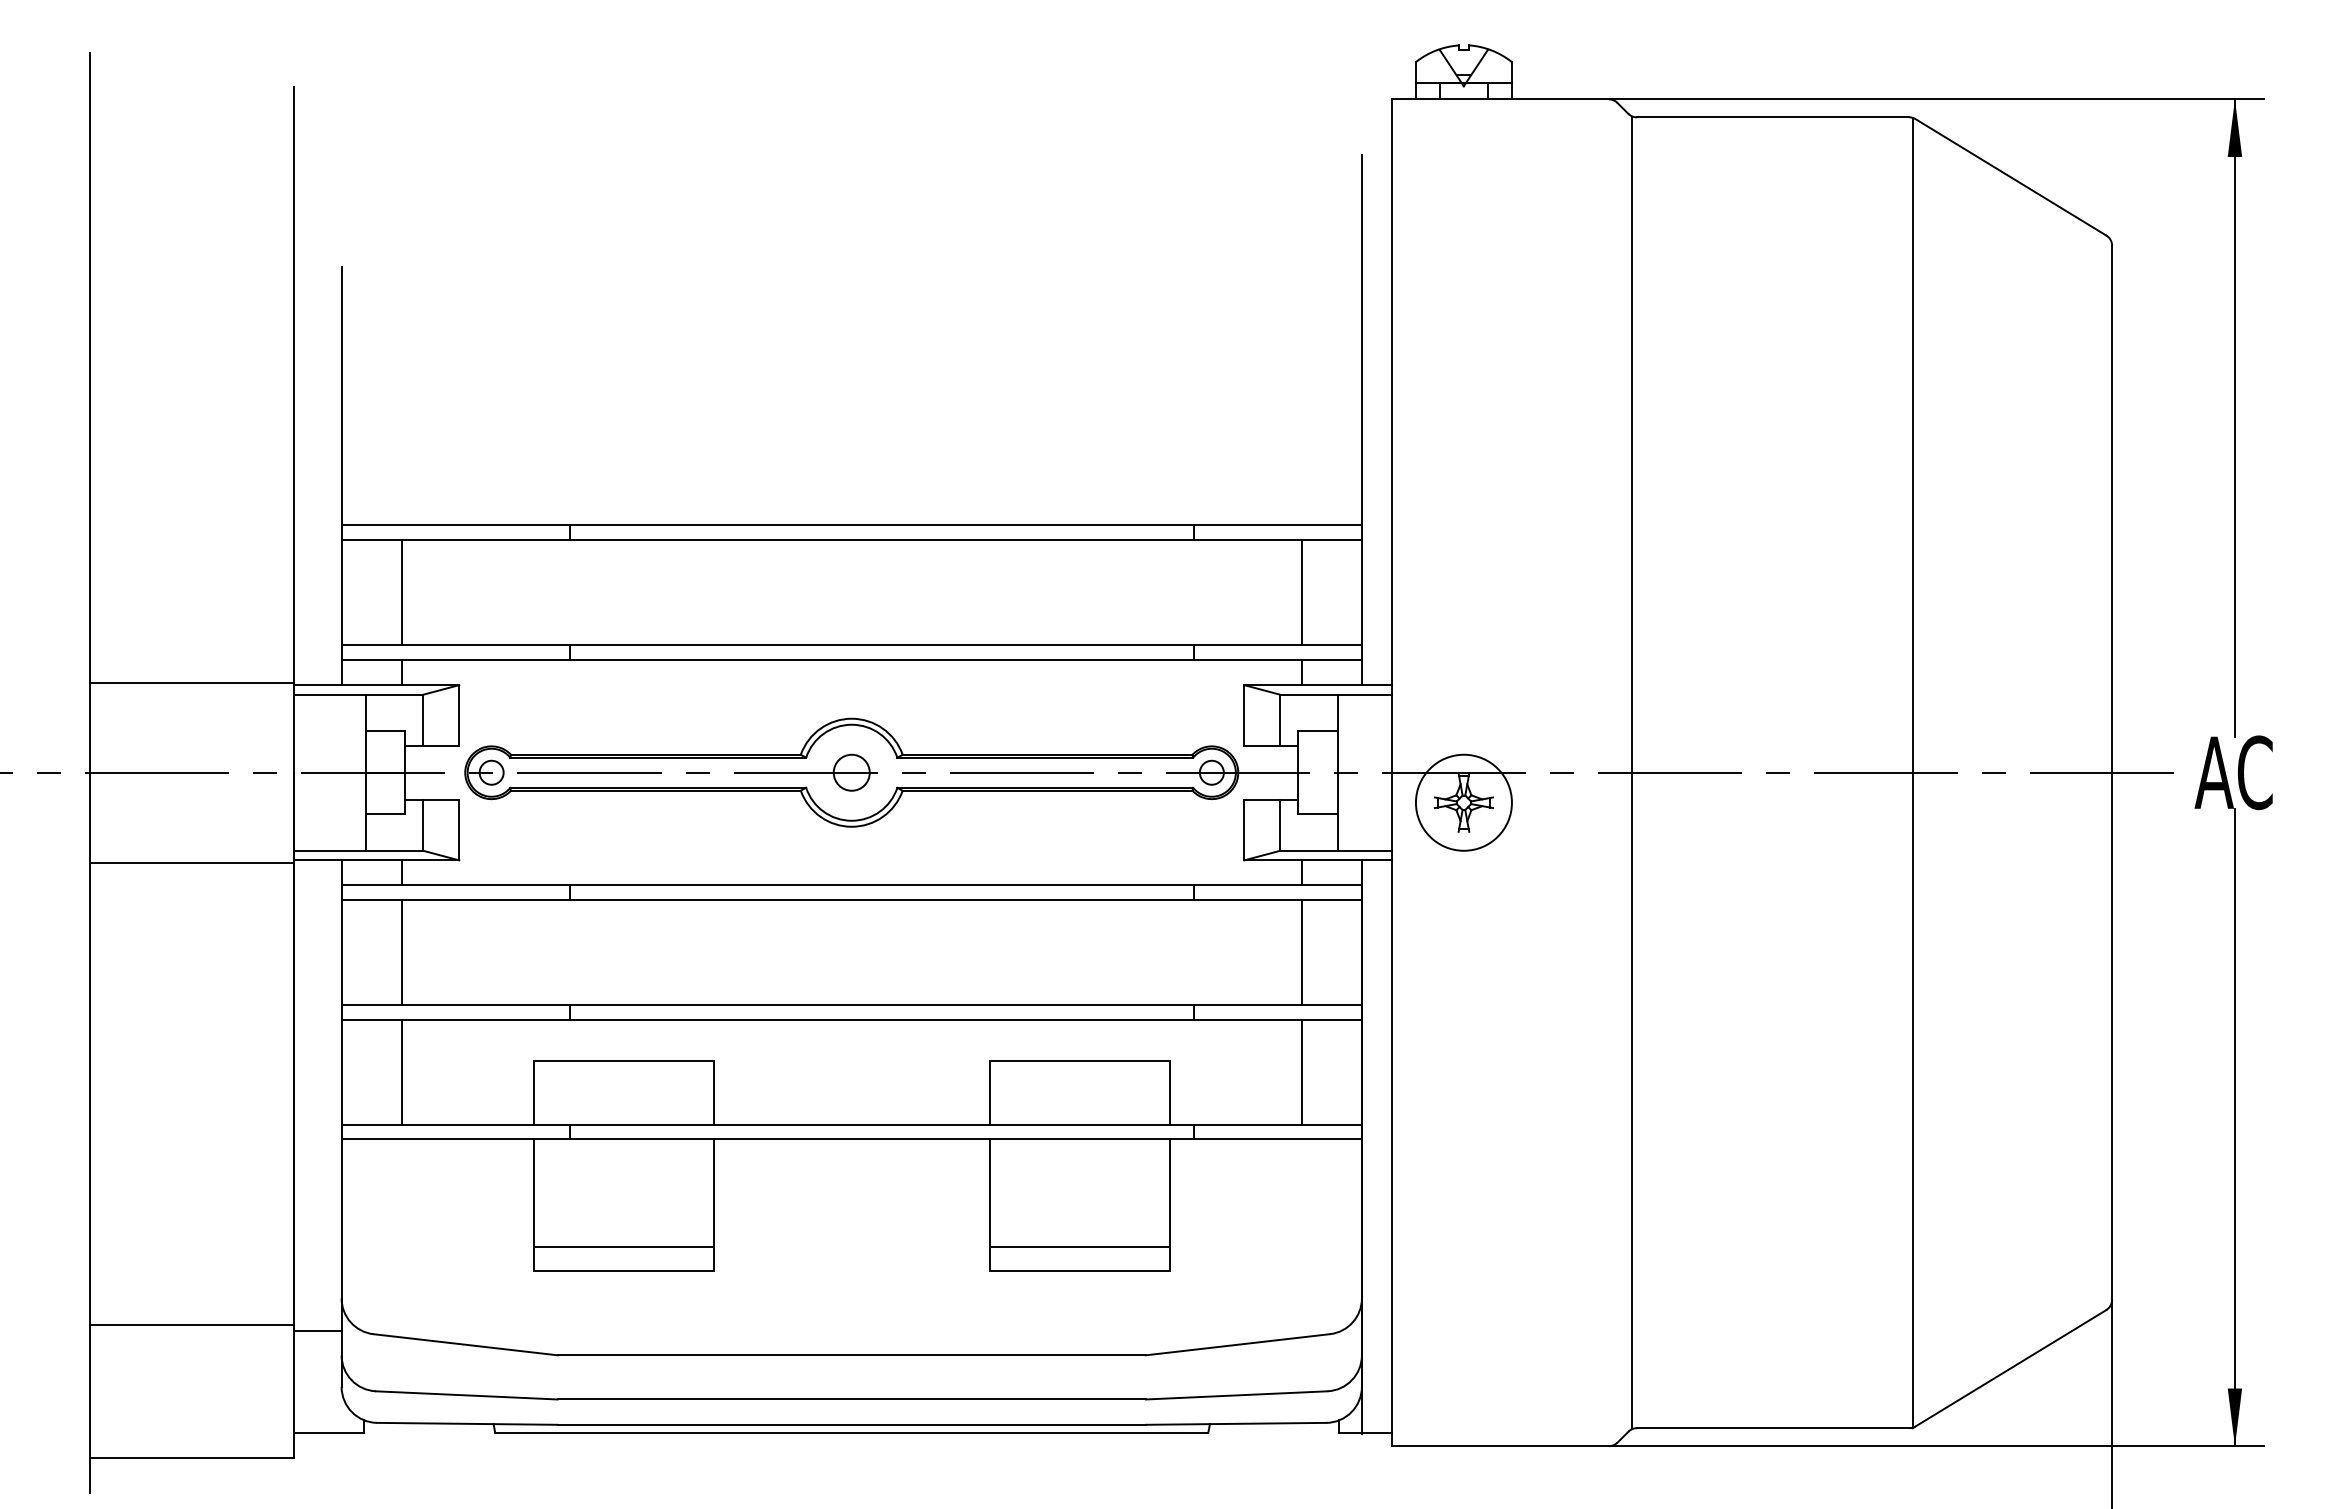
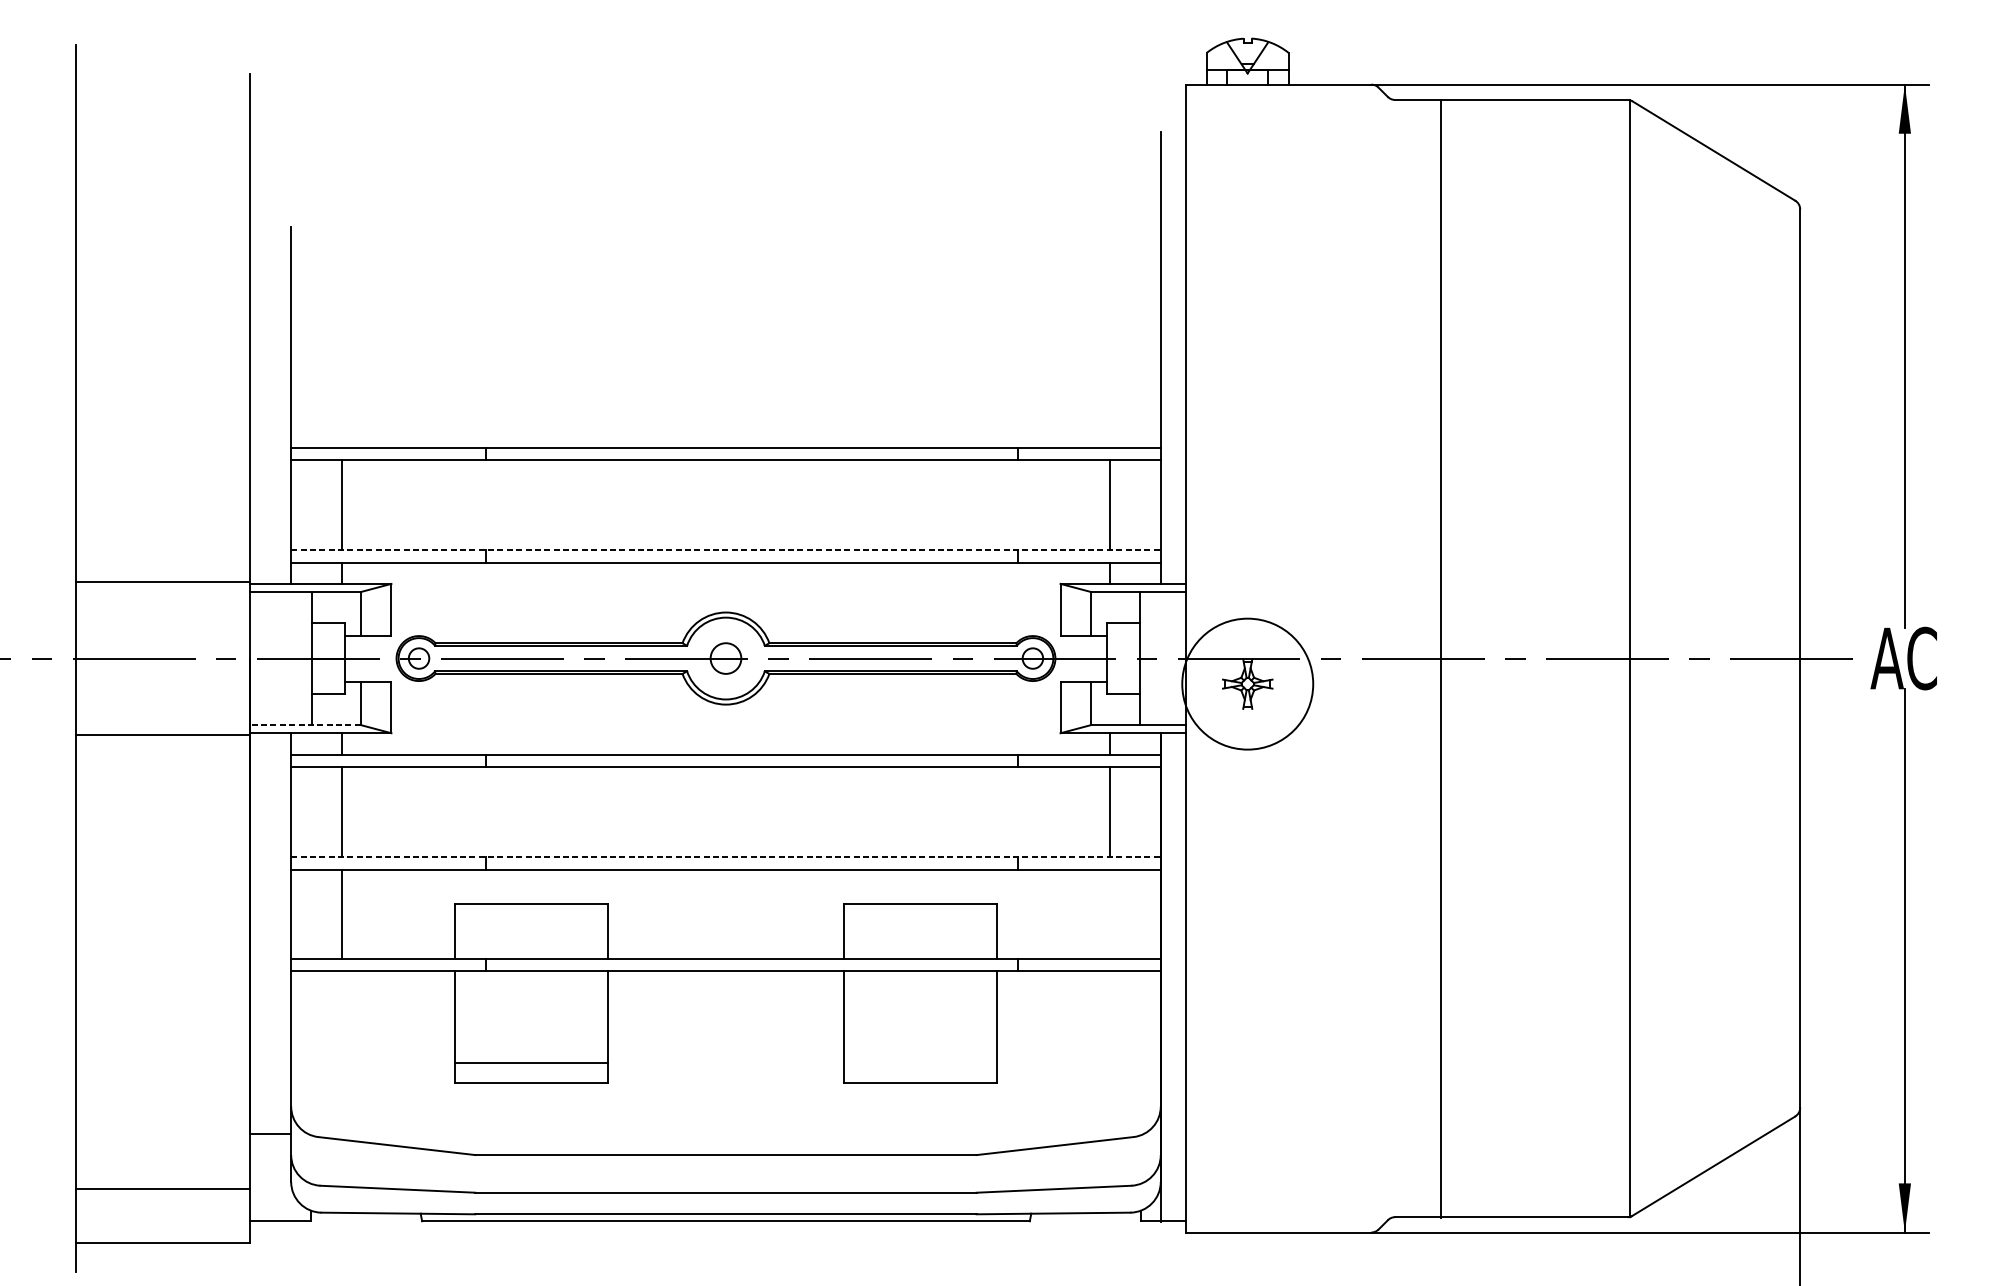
line: (852, 645) -> (726, 550), solid -> dashed
line: (1632, 773) -> (1441, 659), moved
circle: (1463, 802) -> (1247, 683), size x1.6
line: (358, 850) -> (305, 724), solid -> dashed
line: (852, 1005) -> (726, 856), solid -> dashed
line: (1301, 1072) -> (1109, 914), removed
line: (1079, 1246) -> (920, 1062), removed
line: (191, 1324) -> (163, 1189), moved

